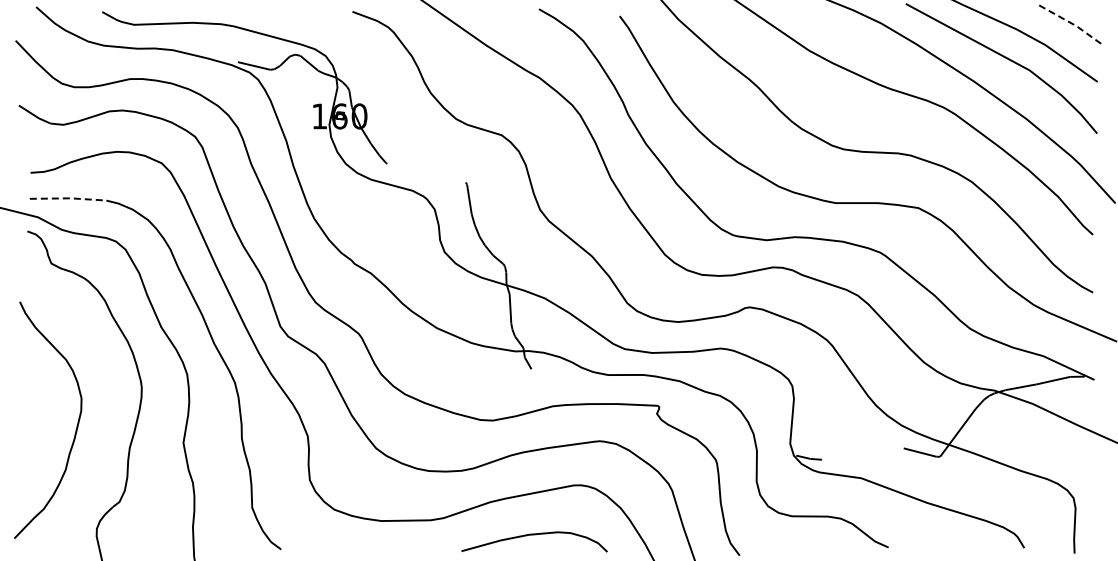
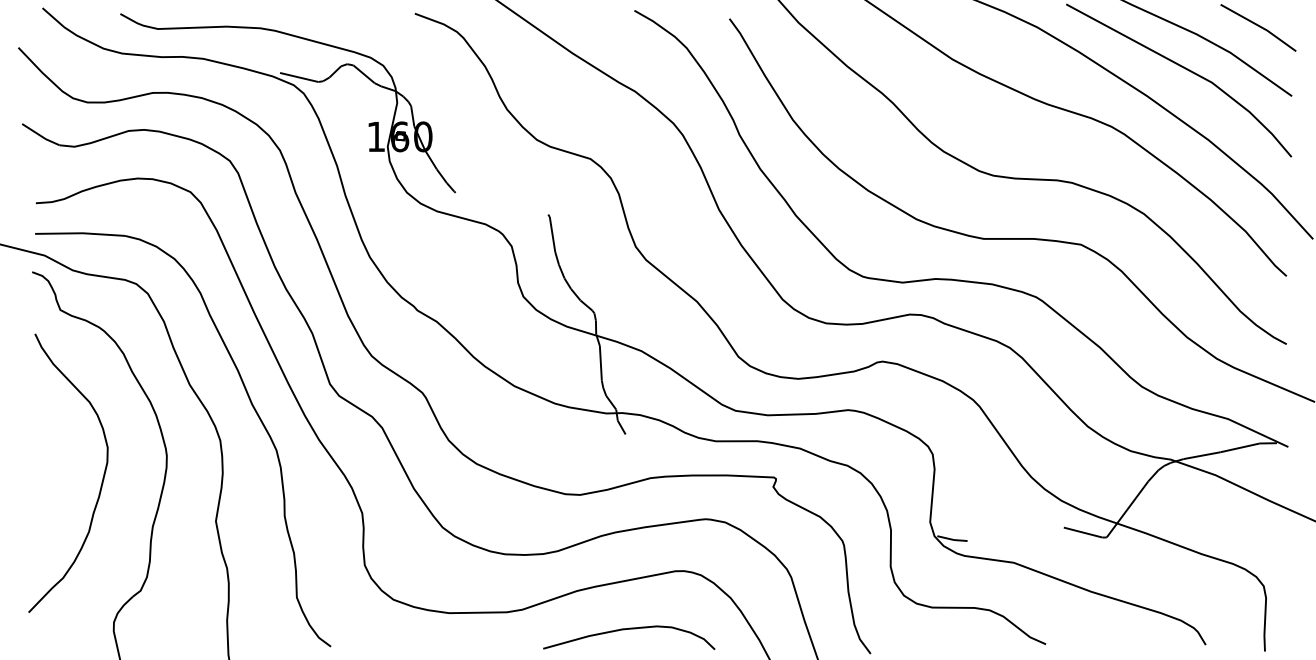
line: (1070, 22) -> (1260, 26), dashed -> solid
line: (68, 198) -> (80, 233), dashed -> solid
curve: (76, 425) -> (101, 479), moved

